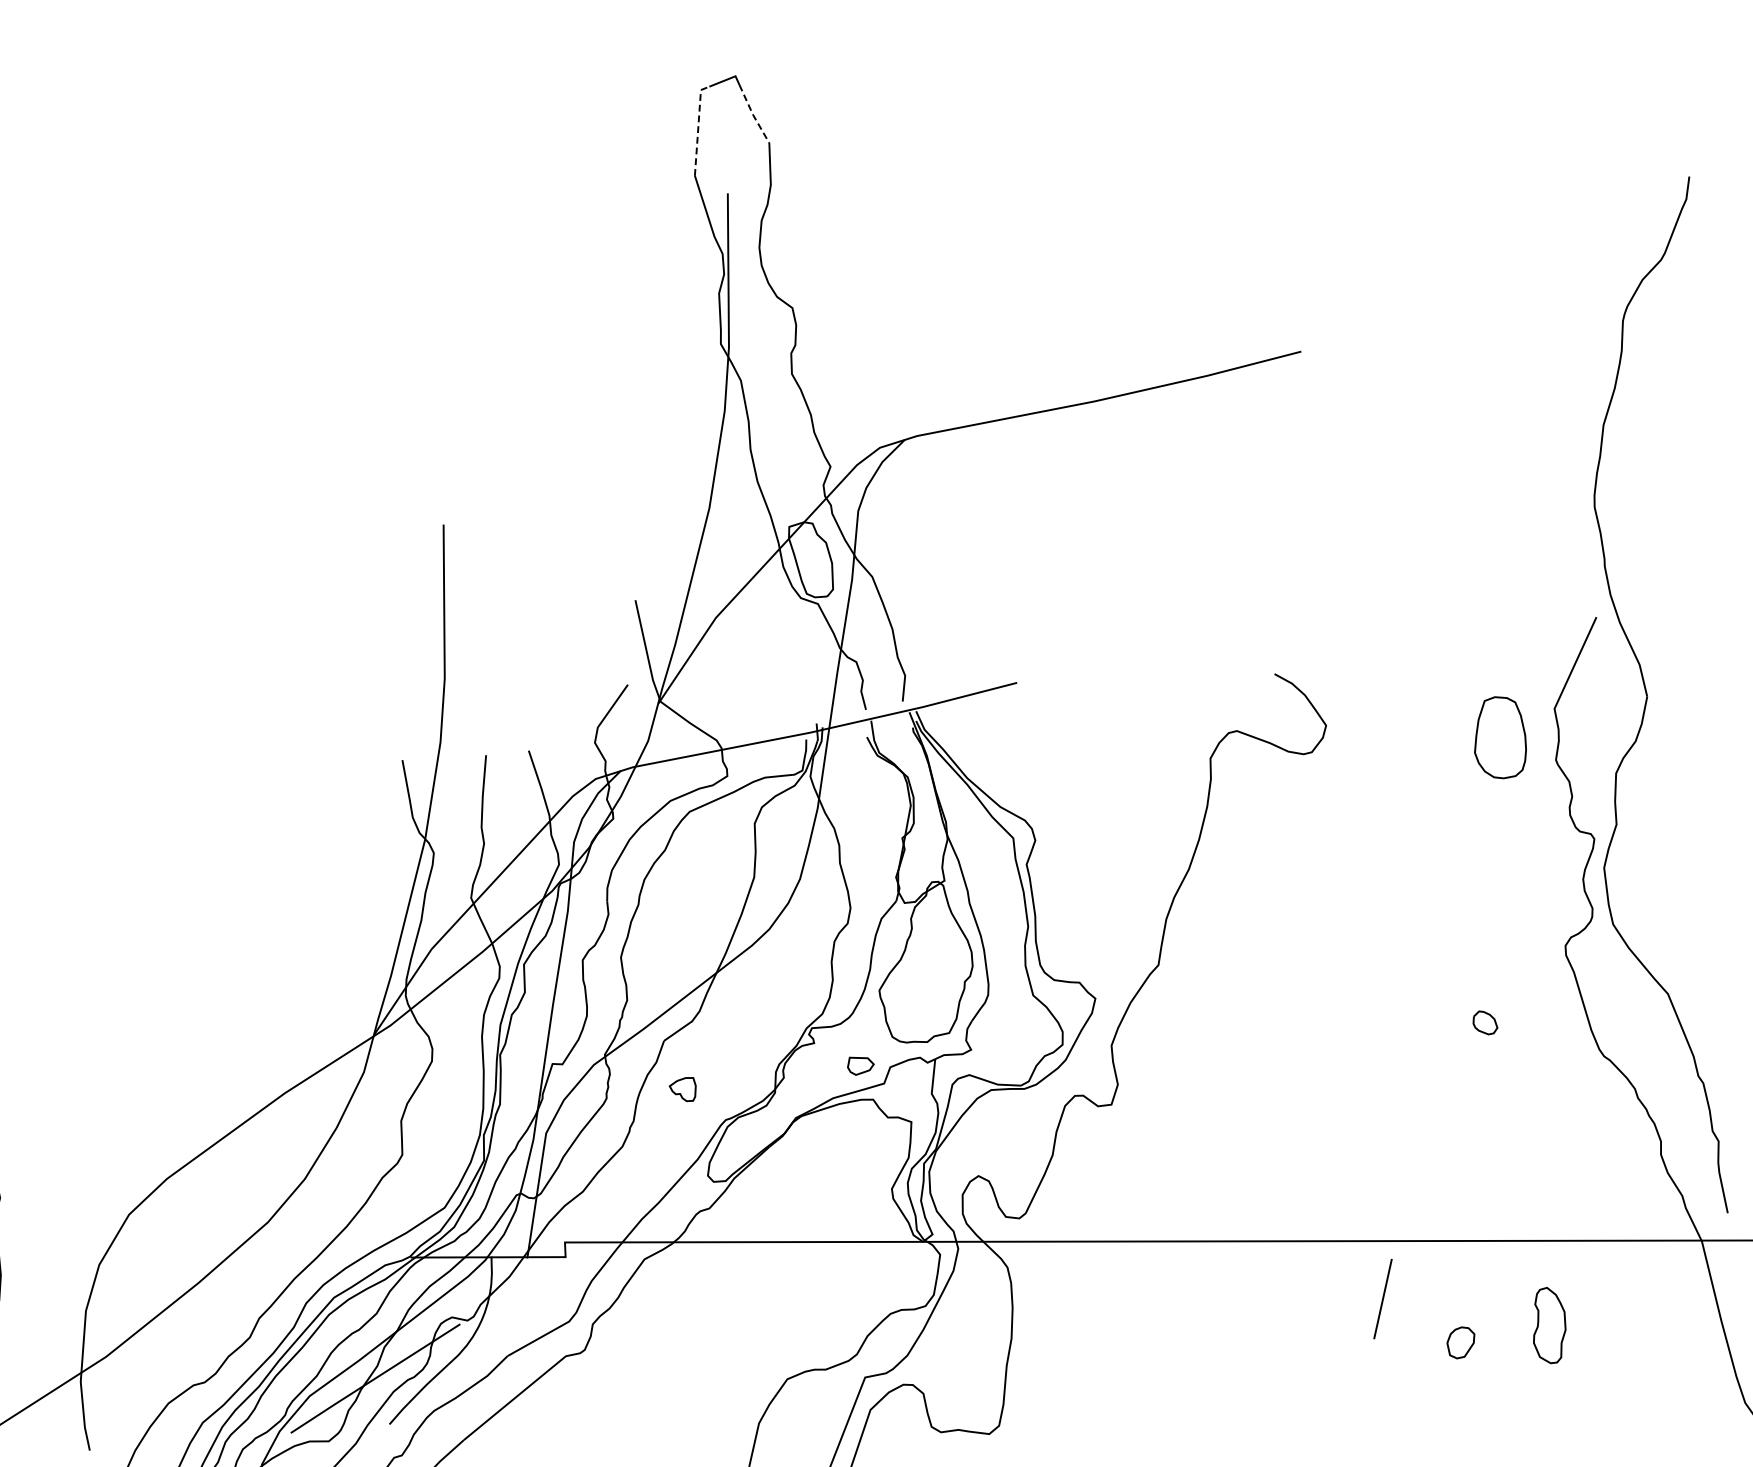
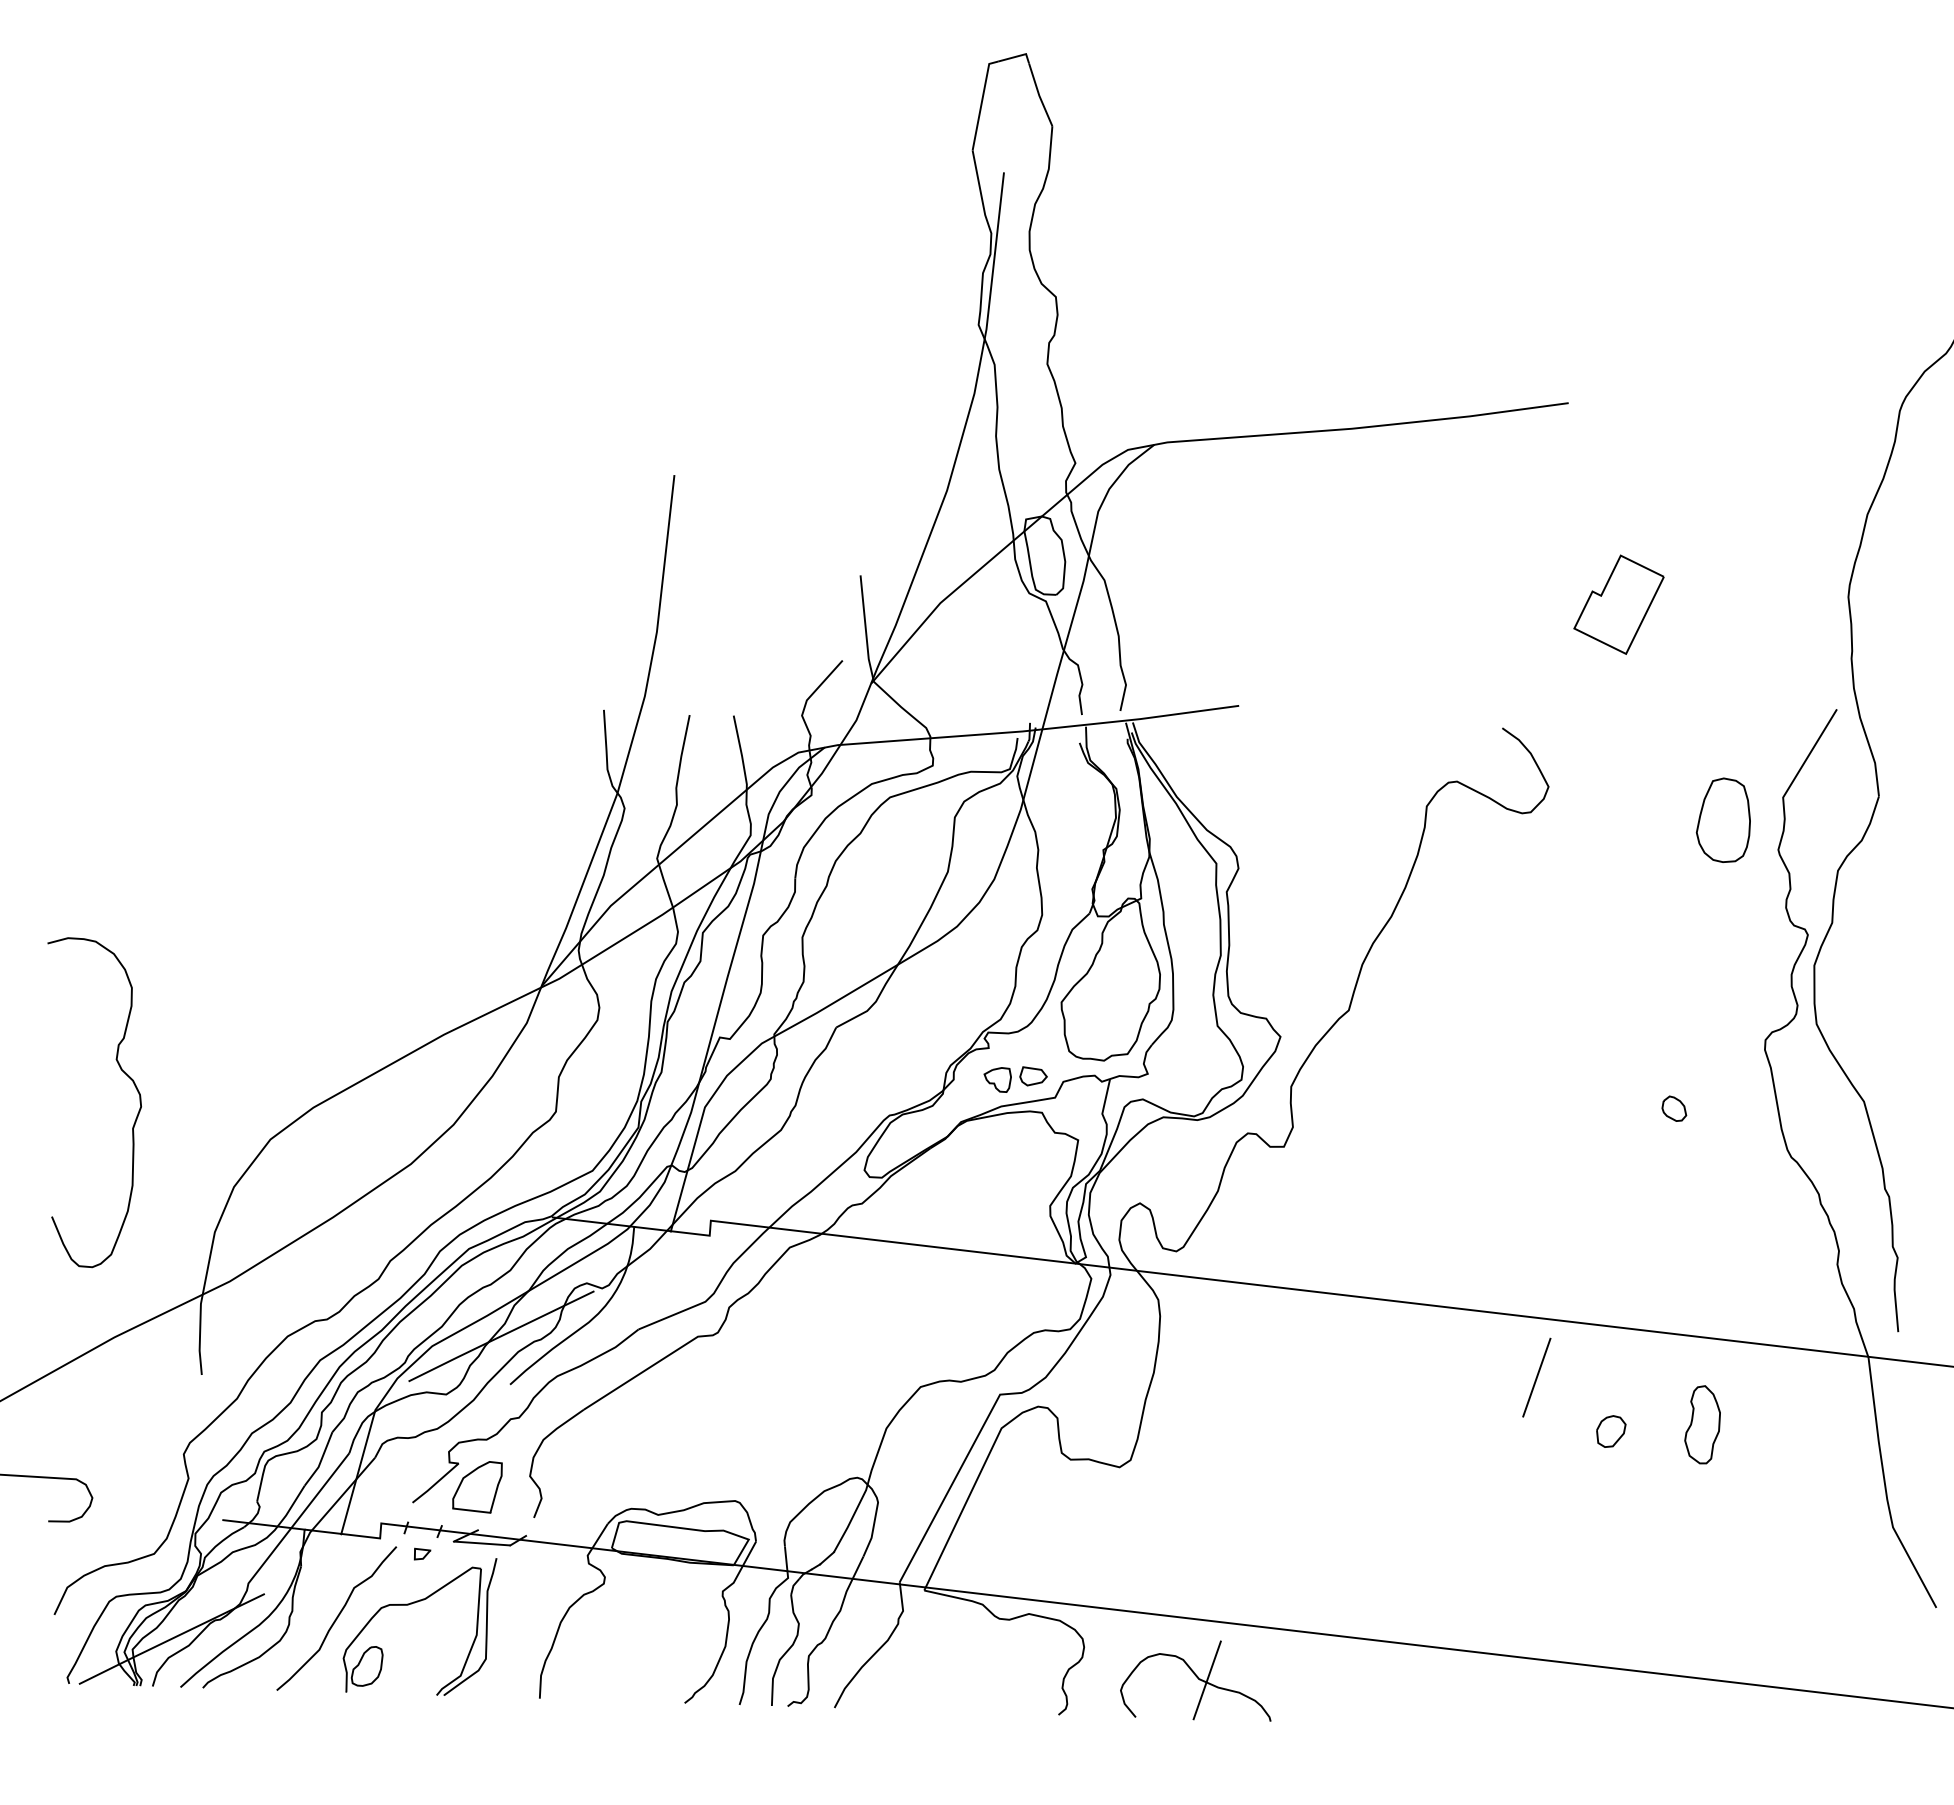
line: (753, 114) -> (1039, 95), dashed -> solid
line: (697, 127) -> (981, 101), dashed -> solid
part: (1372, 540) -> (1618, 604), added
part: (682, 1089) -> (997, 1079), moved

